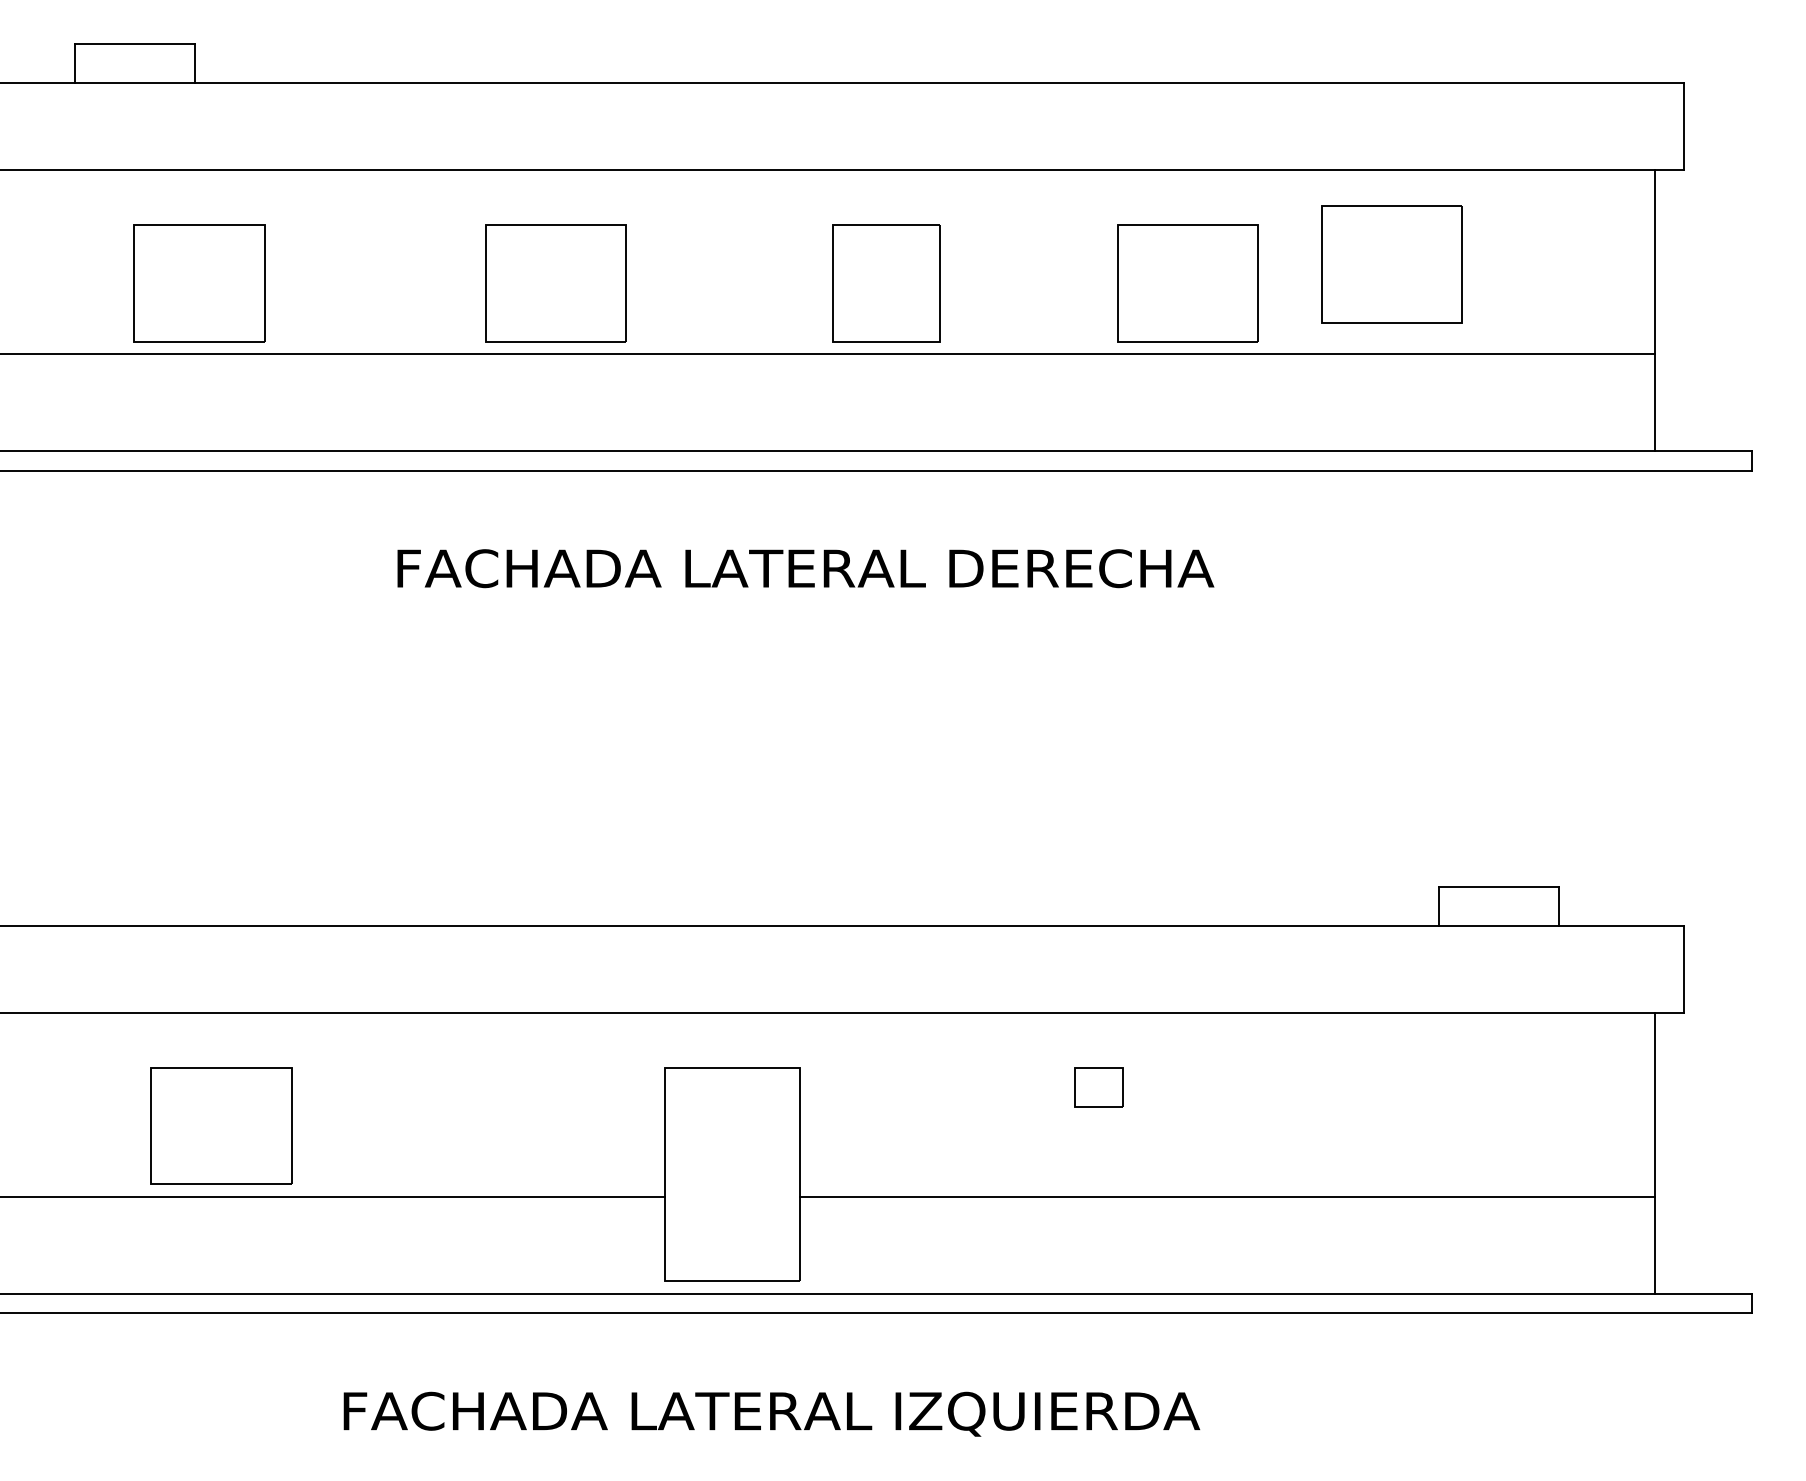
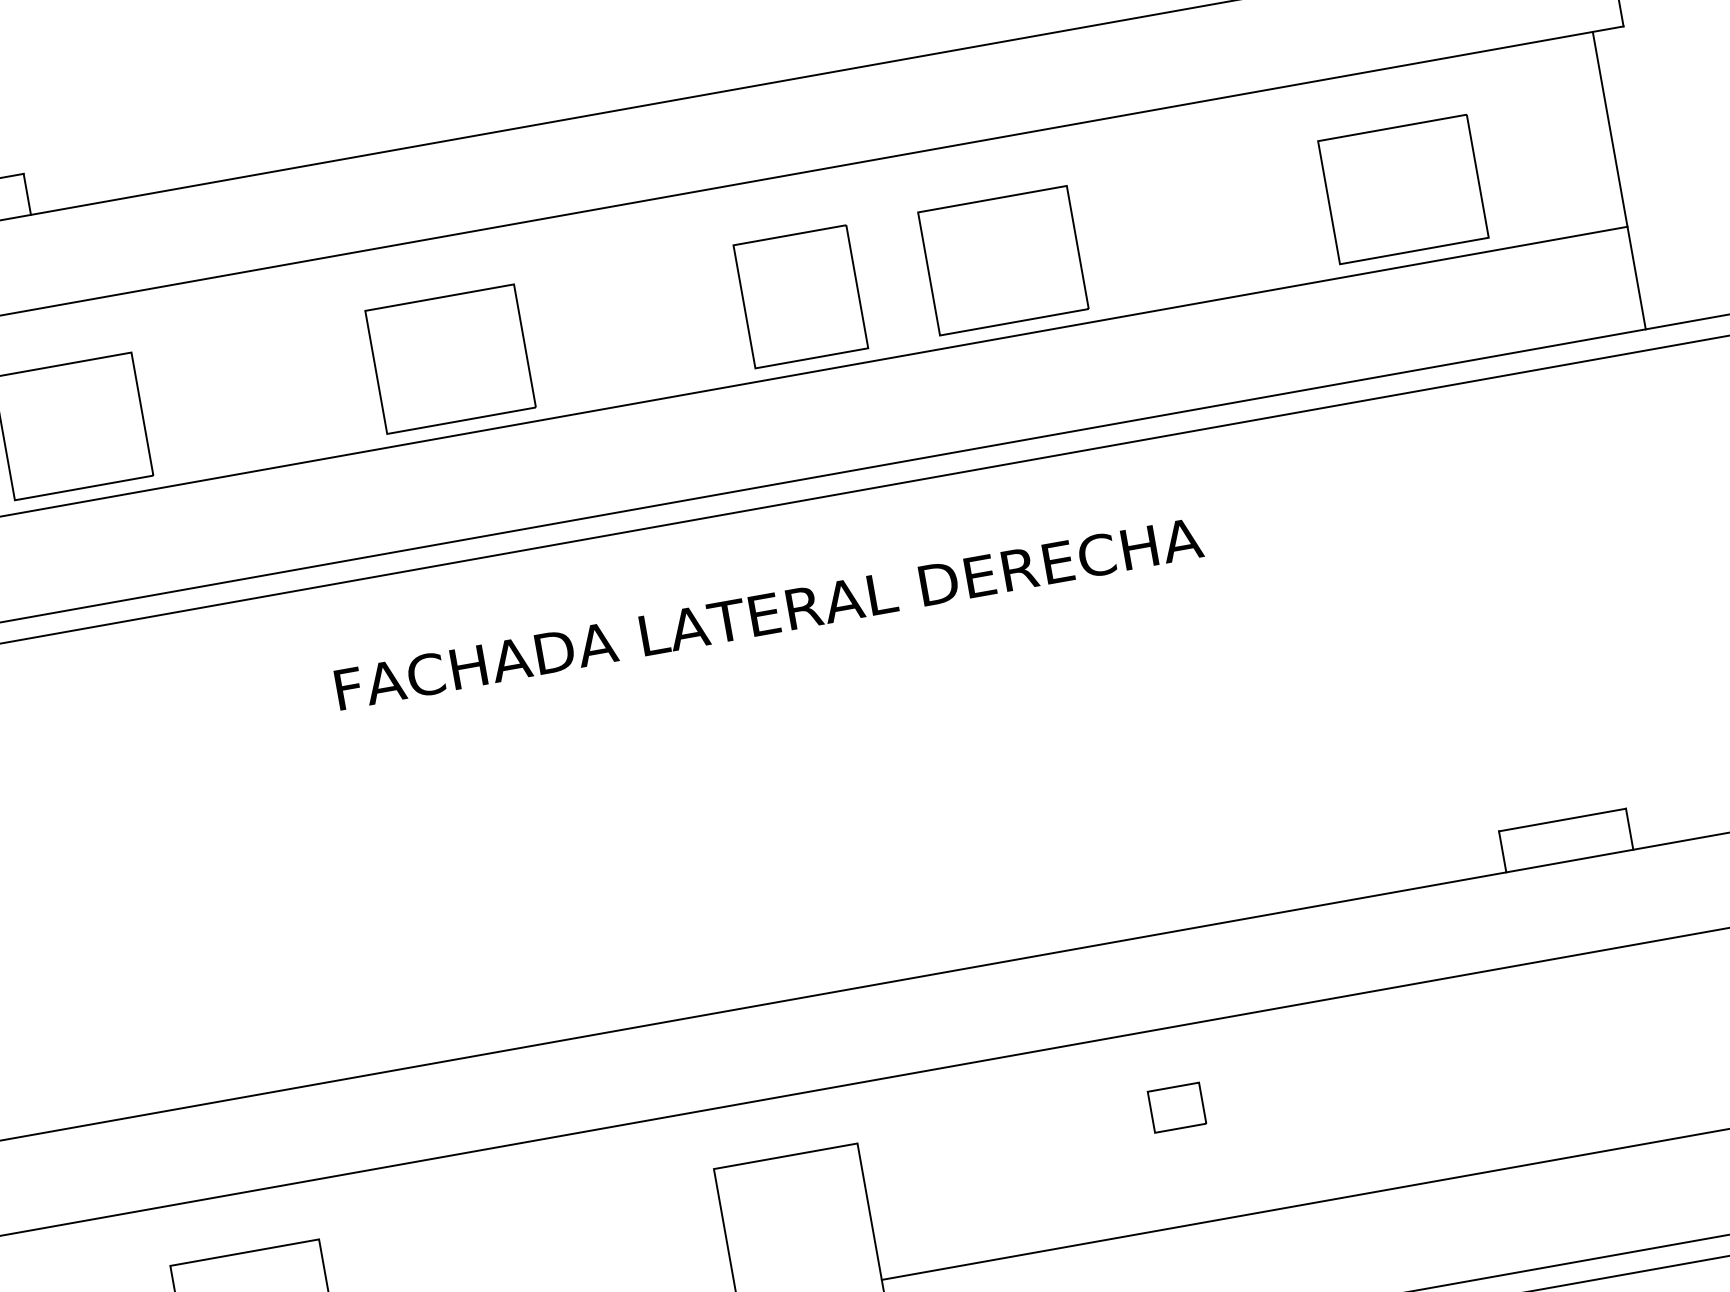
part: (1391, 264) -> (1403, 189), moved
part: (1187, 283) -> (1002, 260), moved

